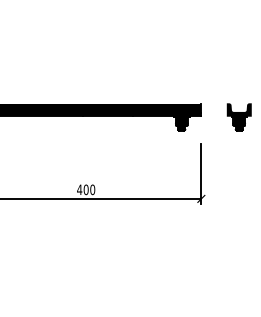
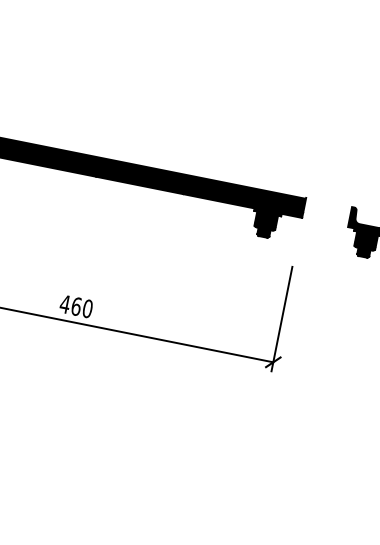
text: (85, 189) -> (75, 305), 400 -> 460

